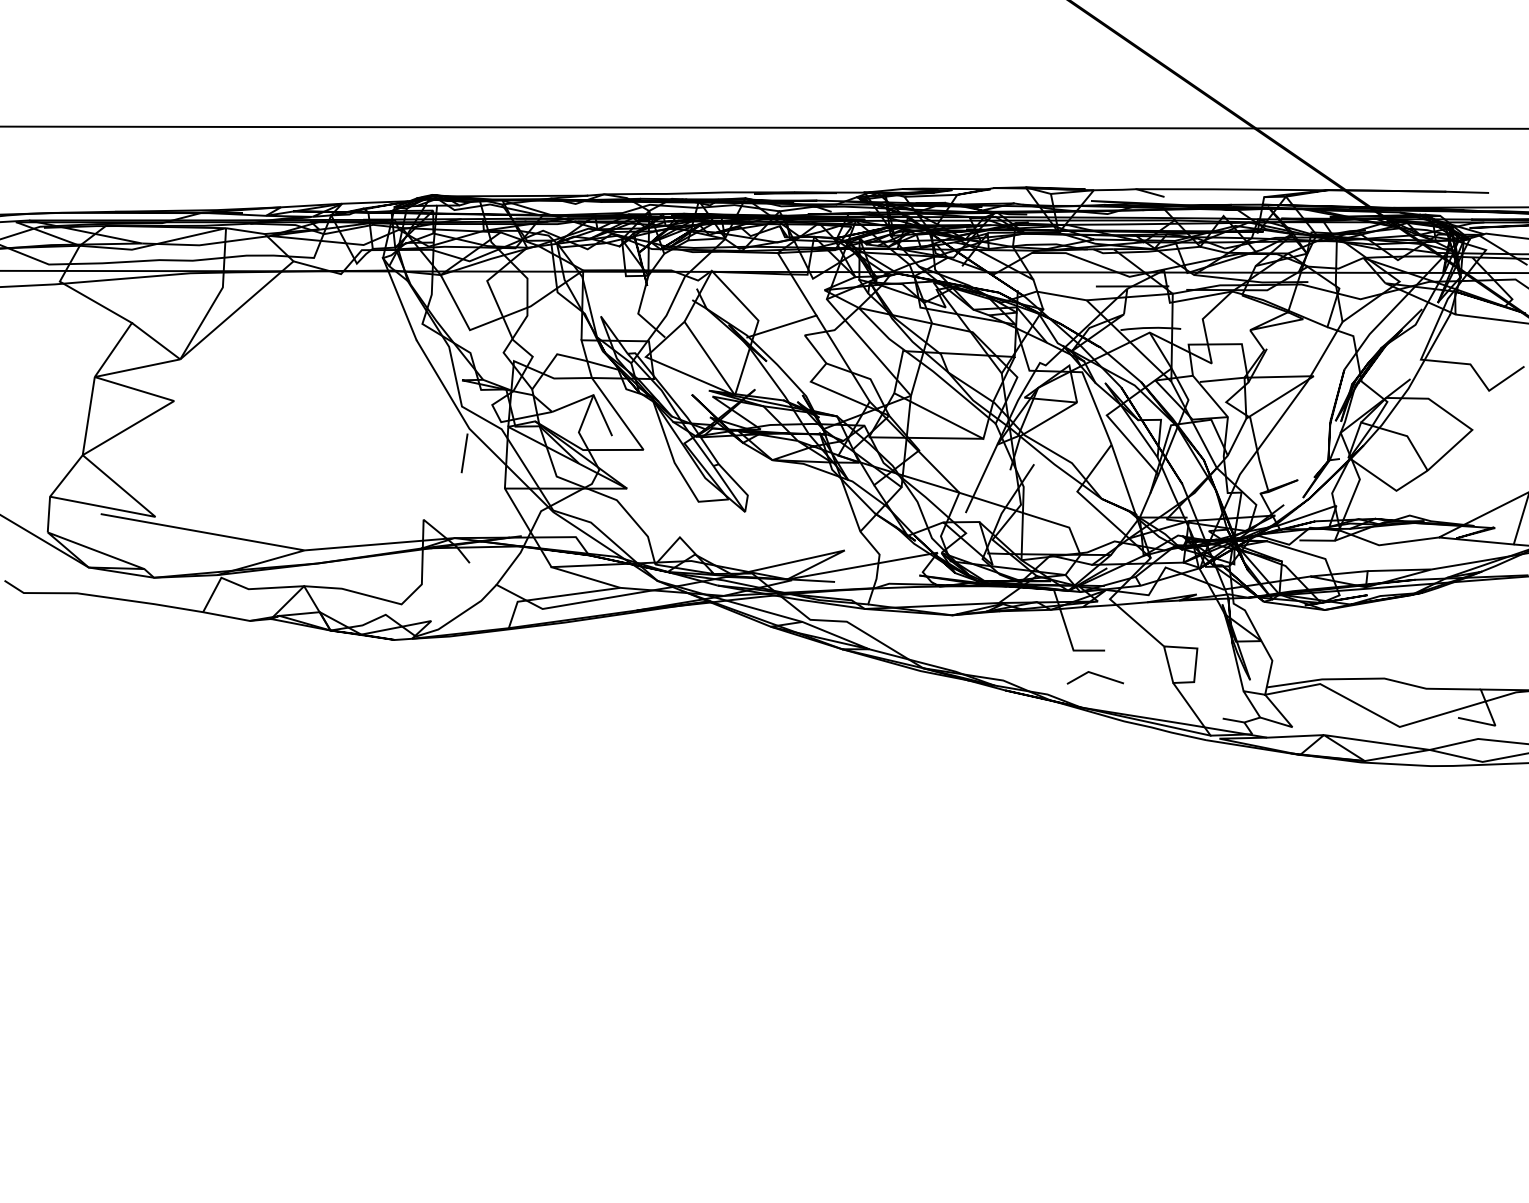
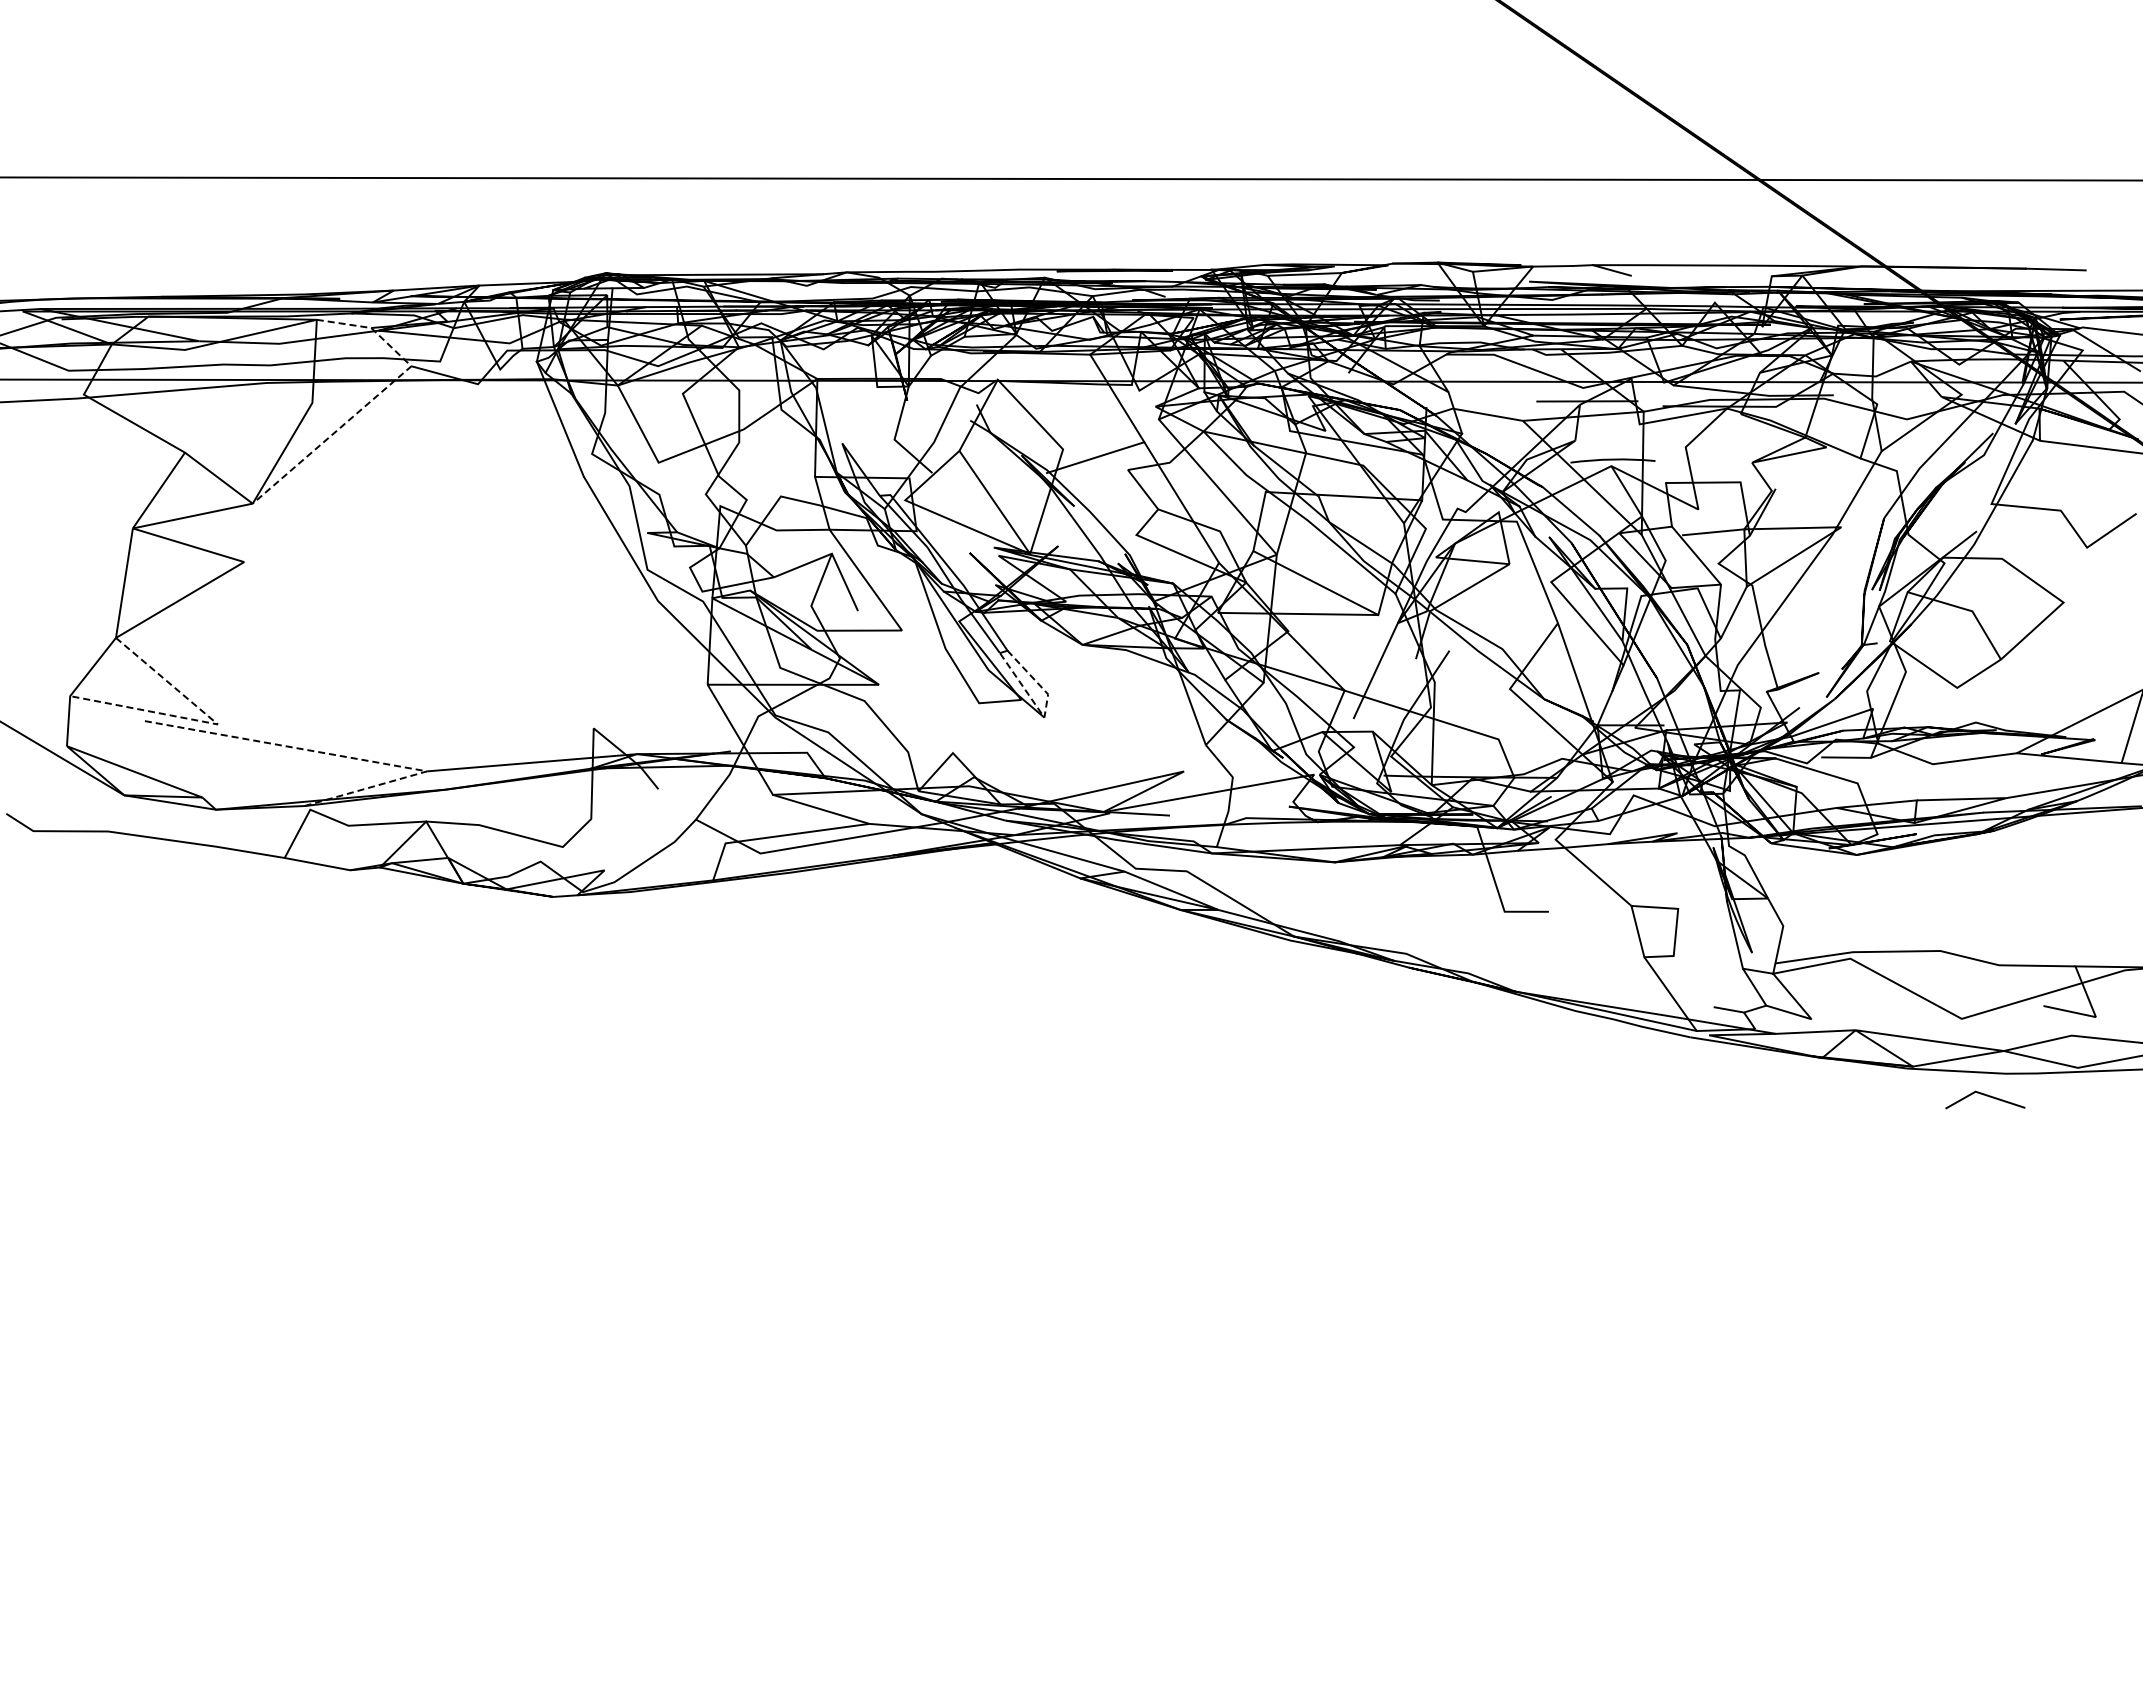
line: (267, 283) -> (375, 397), solid -> dashed
line: (464, 452) -> (651, 634), removed
line: (745, 510) -> (1044, 715), solid -> dashed
line: (150, 515) -> (210, 722), solid -> dashed
line: (247, 540) -> (347, 757), solid -> dashed
line: (1096, 675) -> (1986, 1096), moved

